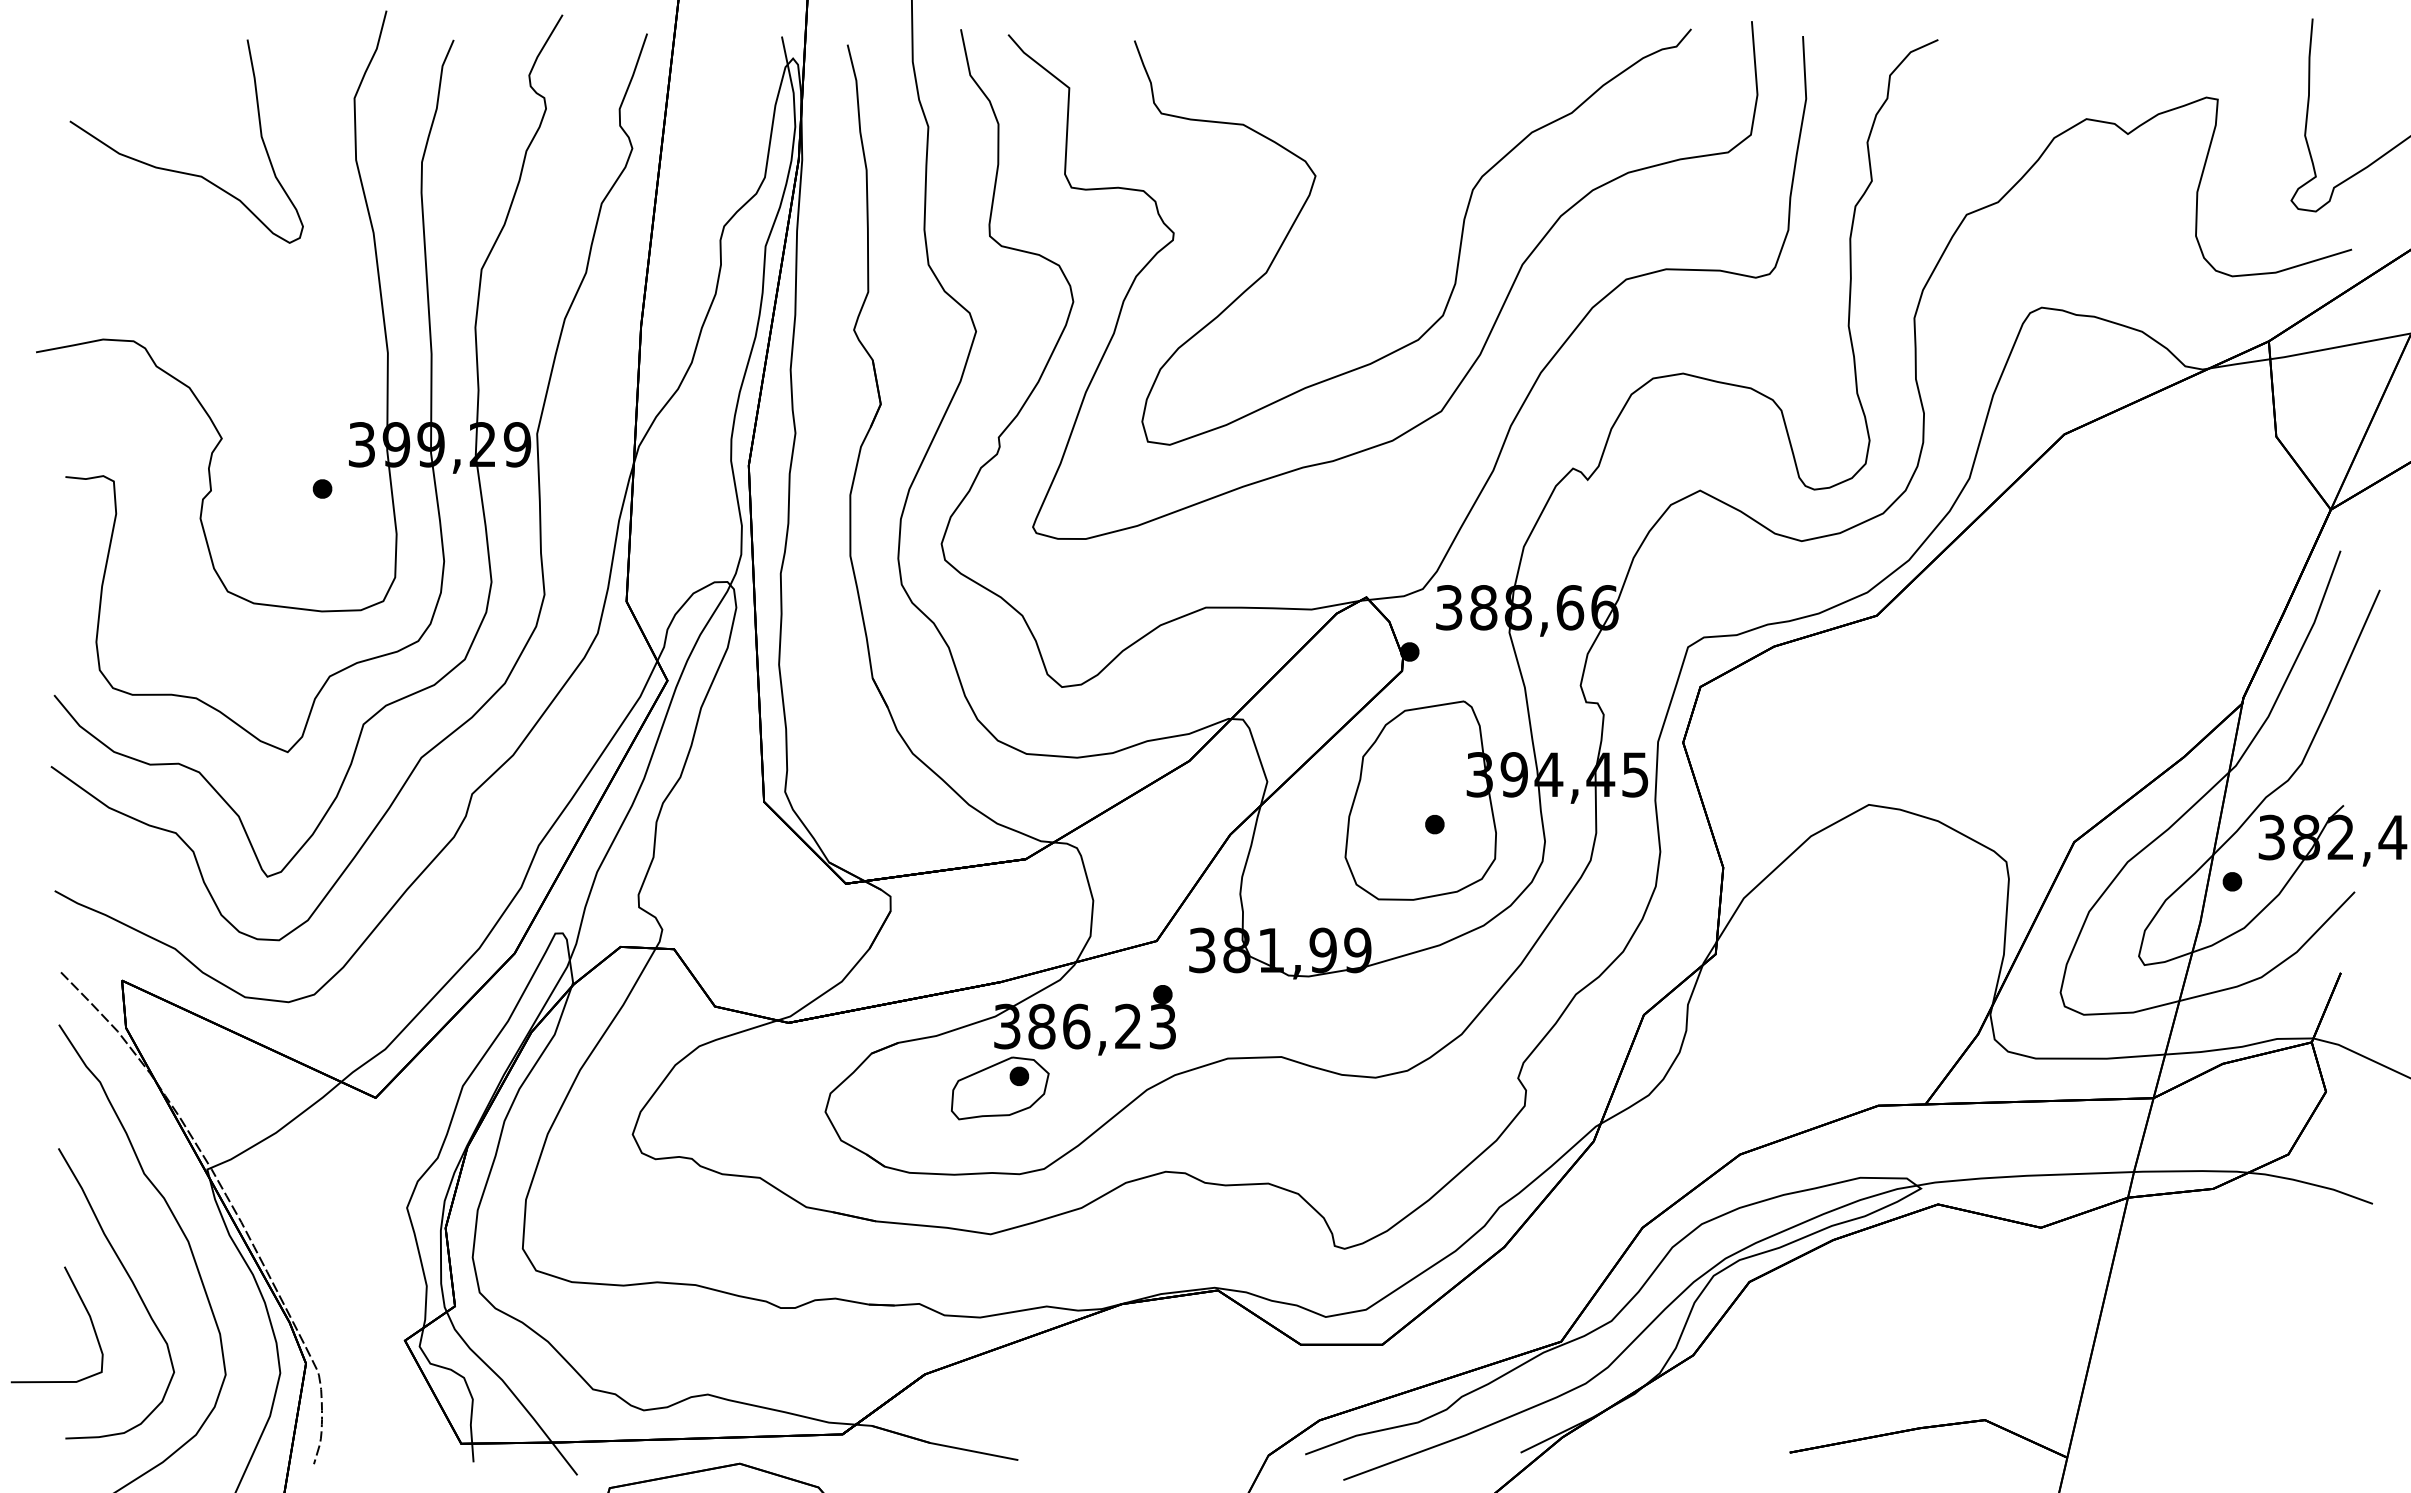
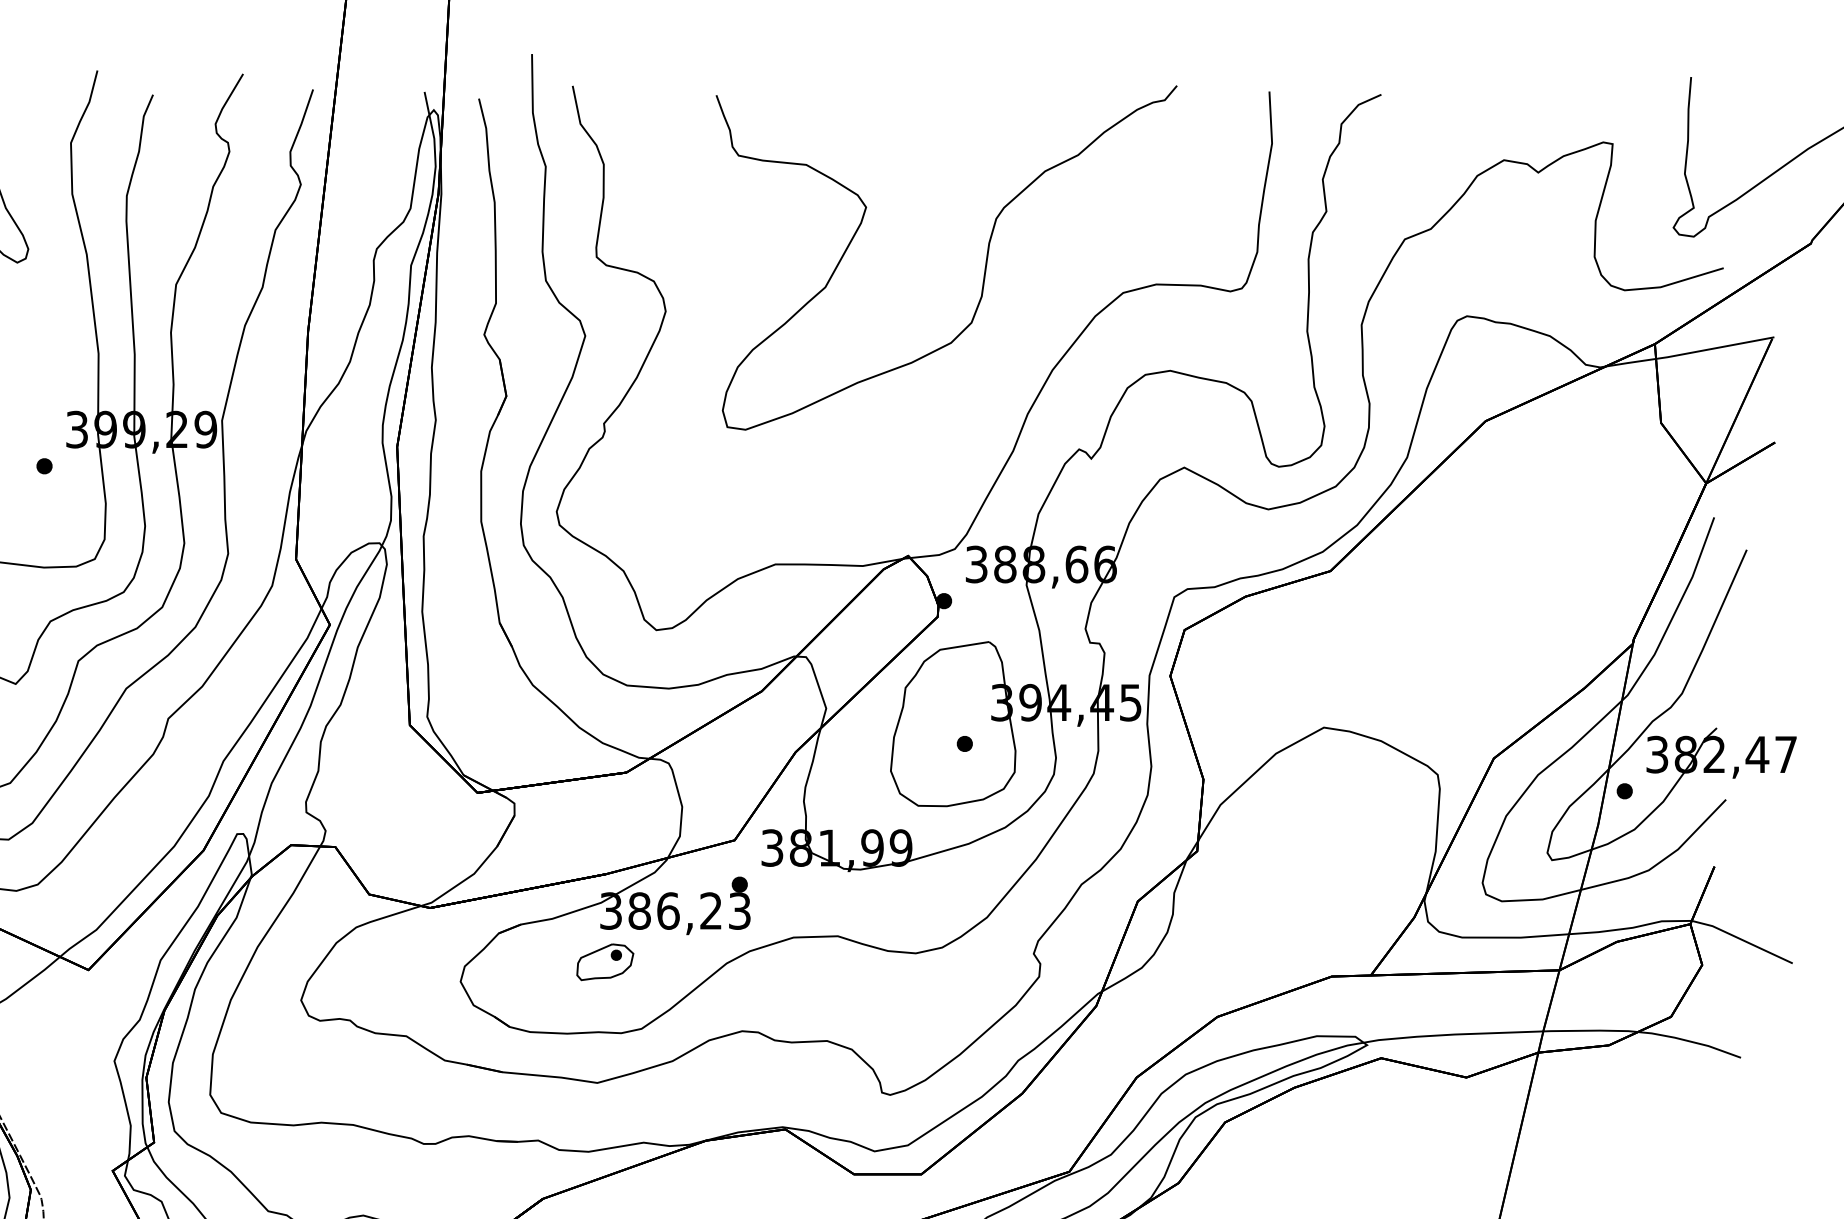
curve: (1491, 327) -> (1011, 332), removed
part: (1000, 1088) -> (605, 962), size x0.7

